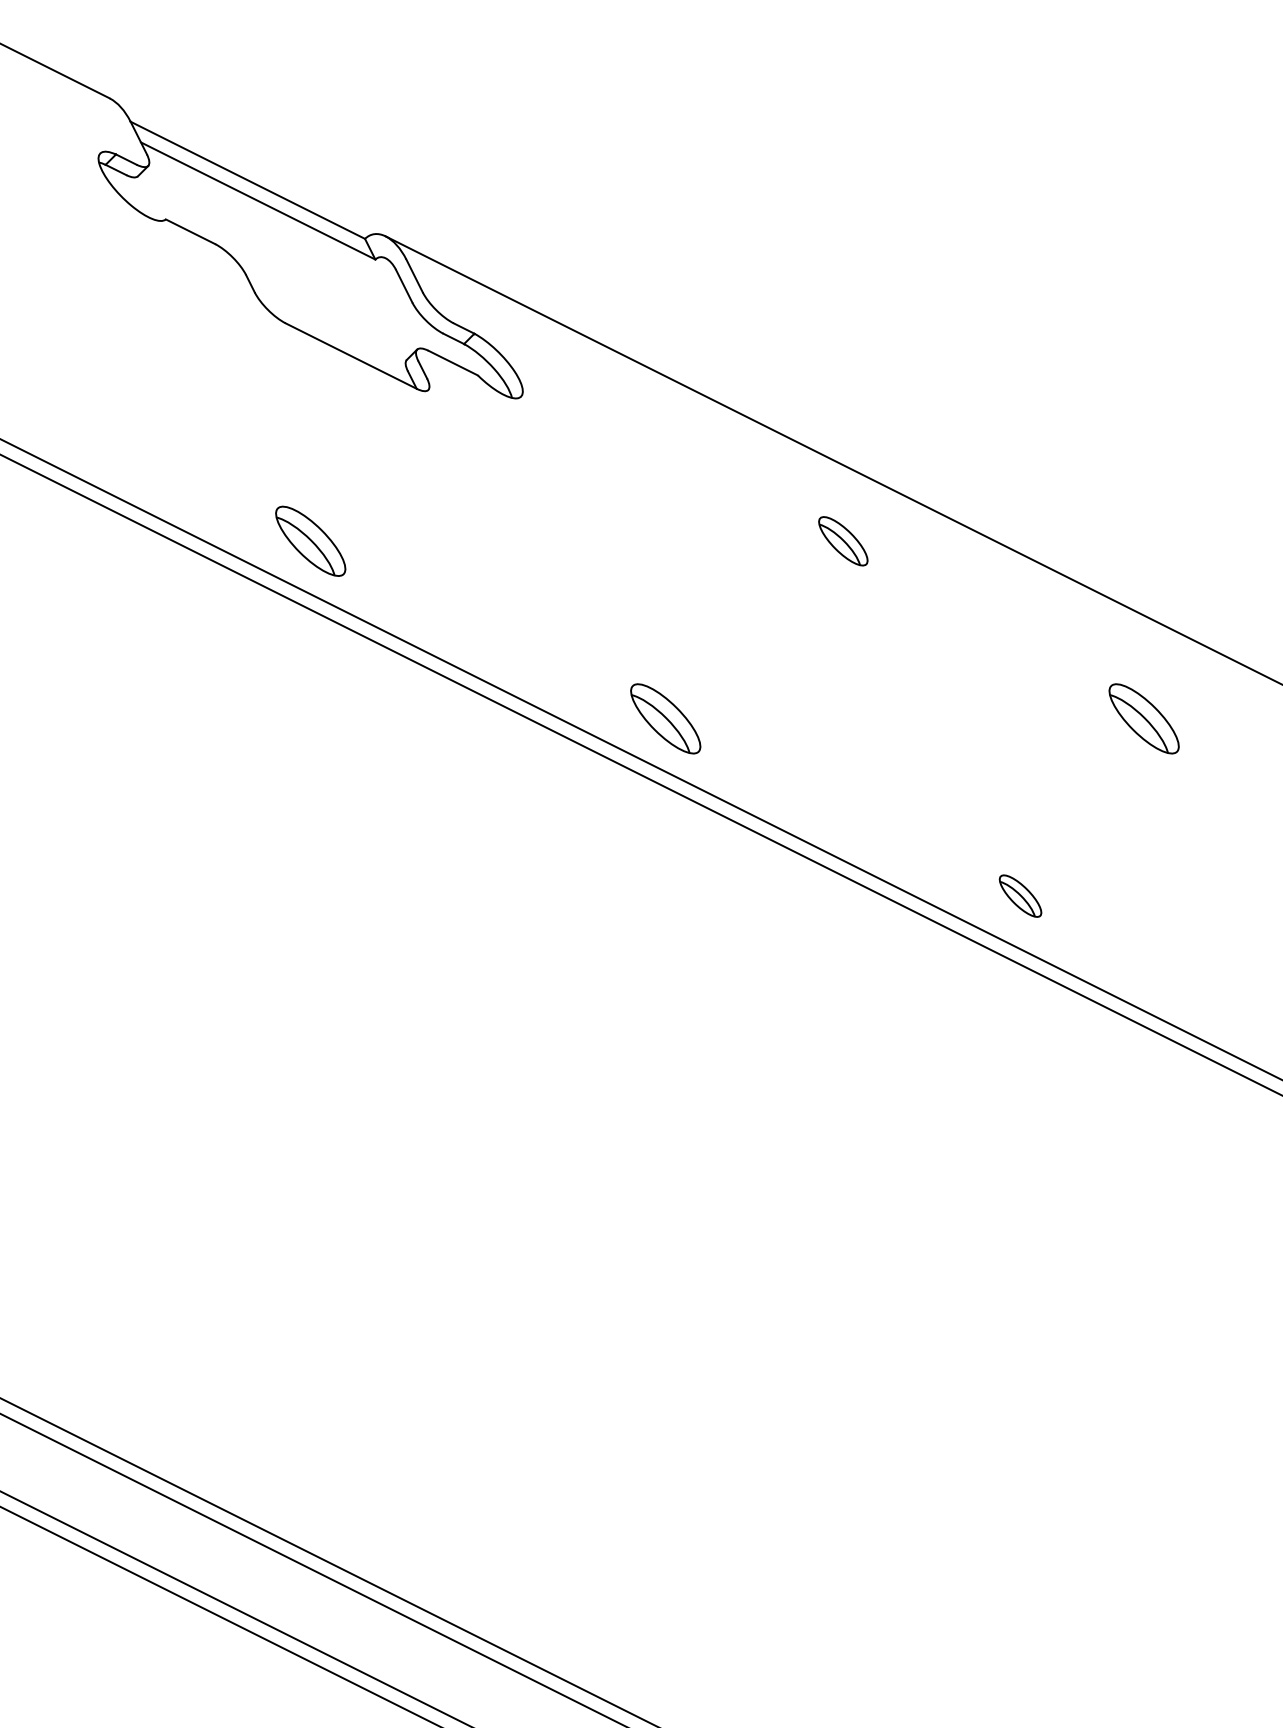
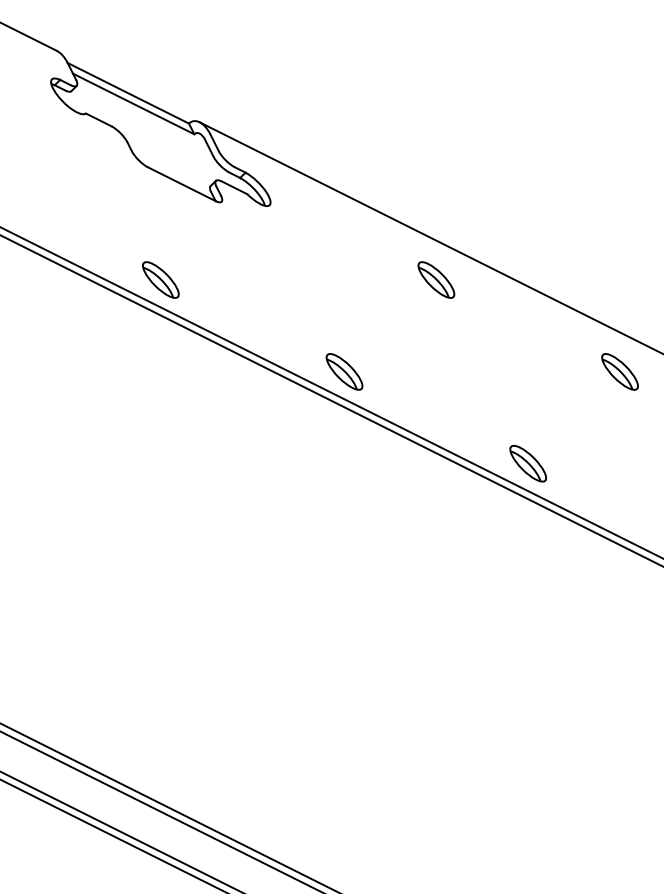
part: (843, 540) -> (436, 279), size x1.43
part: (1143, 718) -> (619, 371), moved
part: (1019, 895) -> (527, 463), size x1.67

